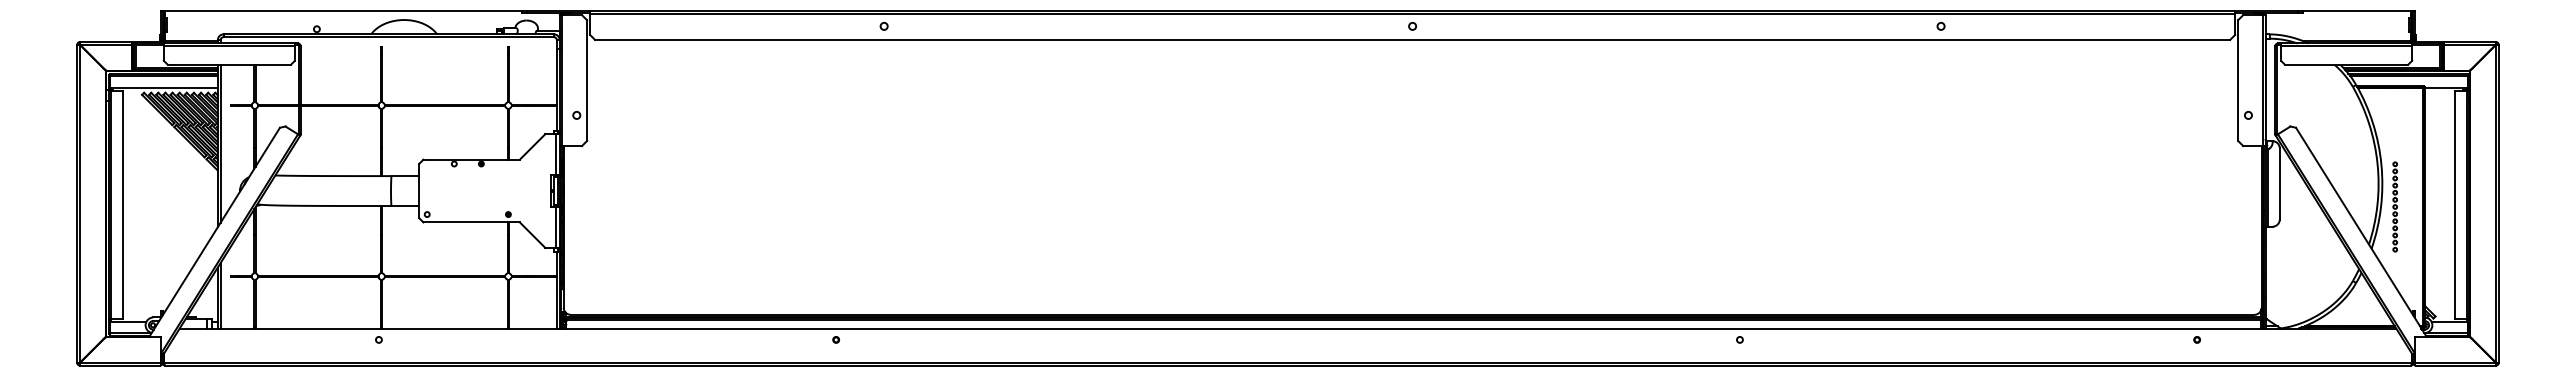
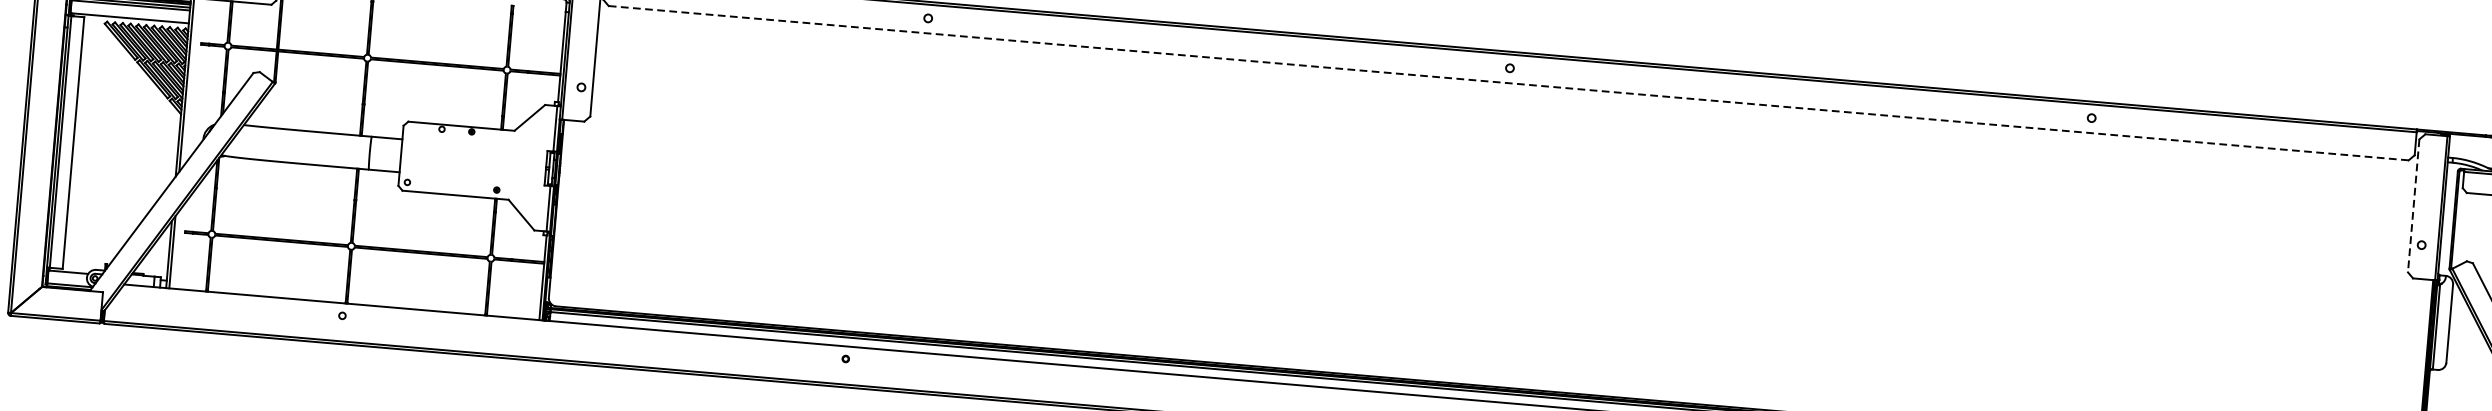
line: (1412, 39) -> (1508, 82), solid -> dashed
line: (2238, 81) -> (2413, 206), solid -> dashed

